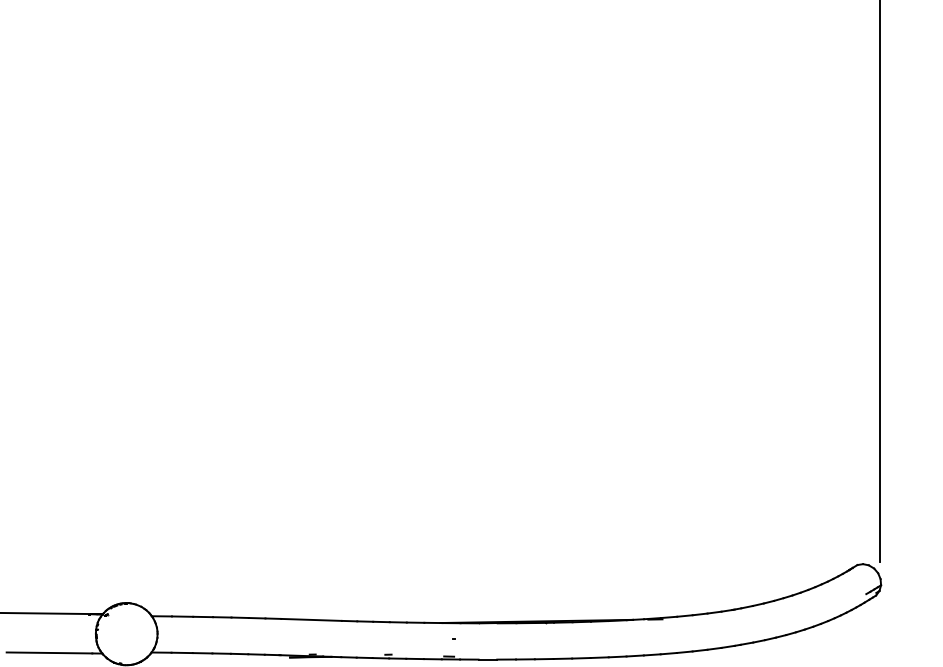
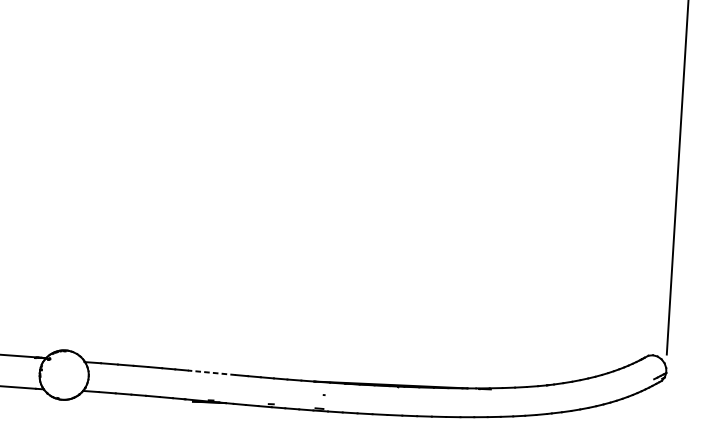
line: (311, 619) -> (211, 372), solid -> dashed

